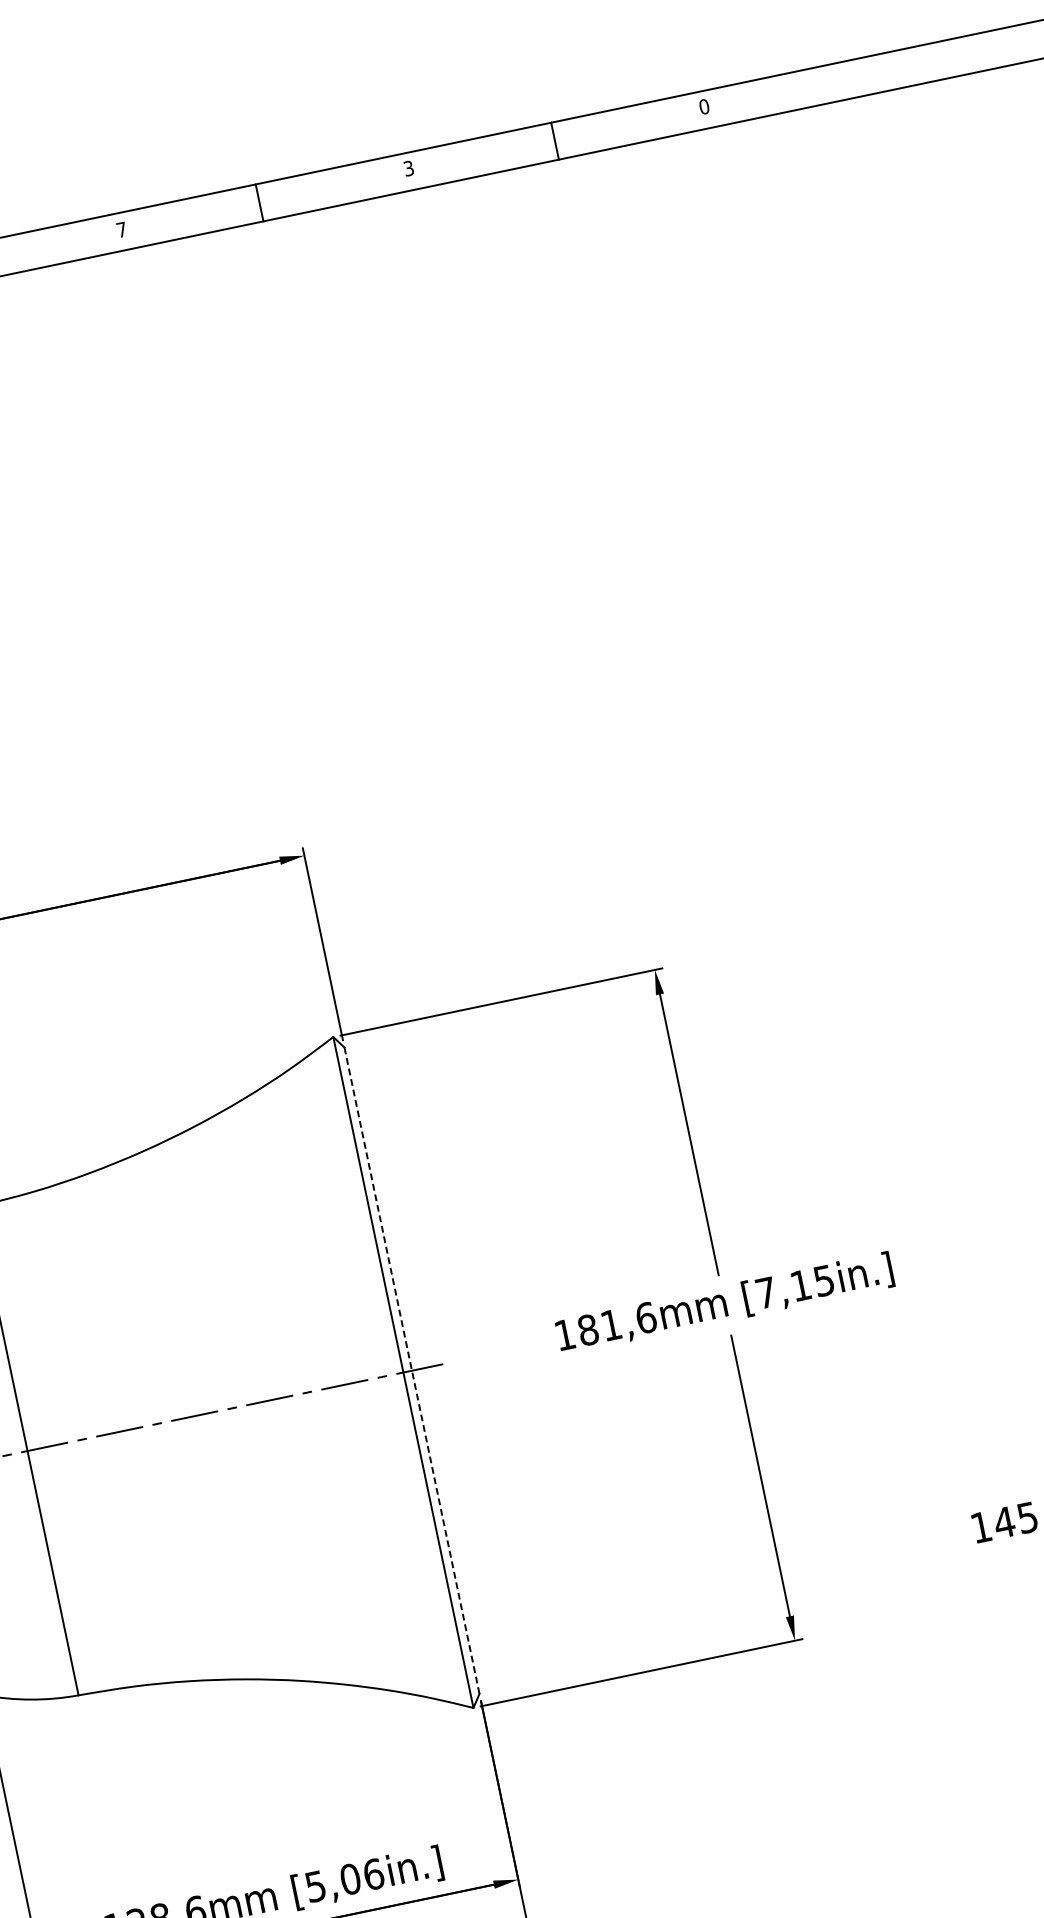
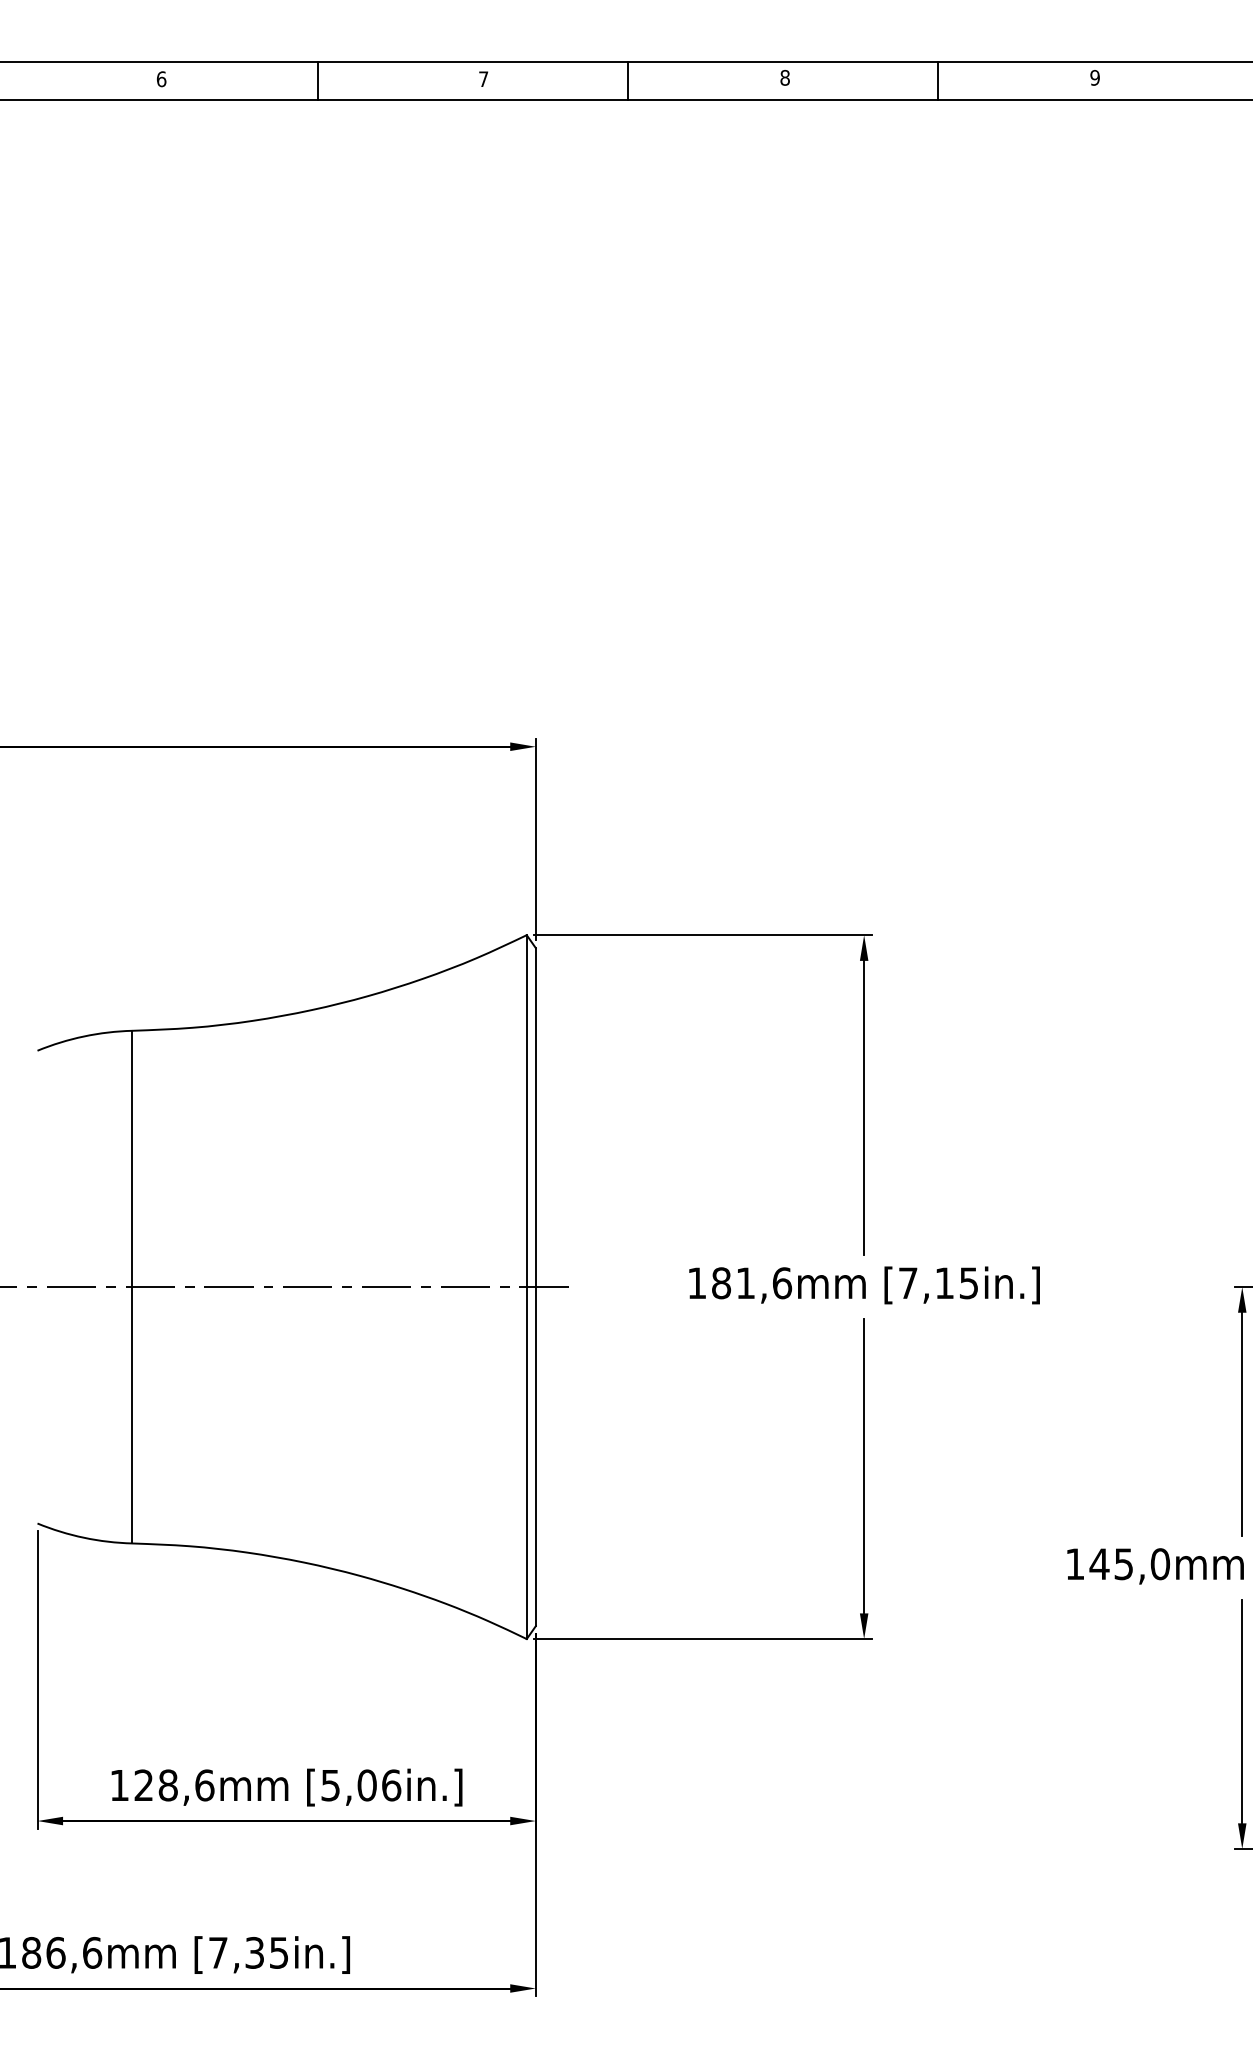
text: (703, 106) -> (1094, 77), 0 -> 9
text: (408, 168) -> (784, 77), 3 -> 8
line: (411, 1370) -> (535, 1286), dashed -> solid

